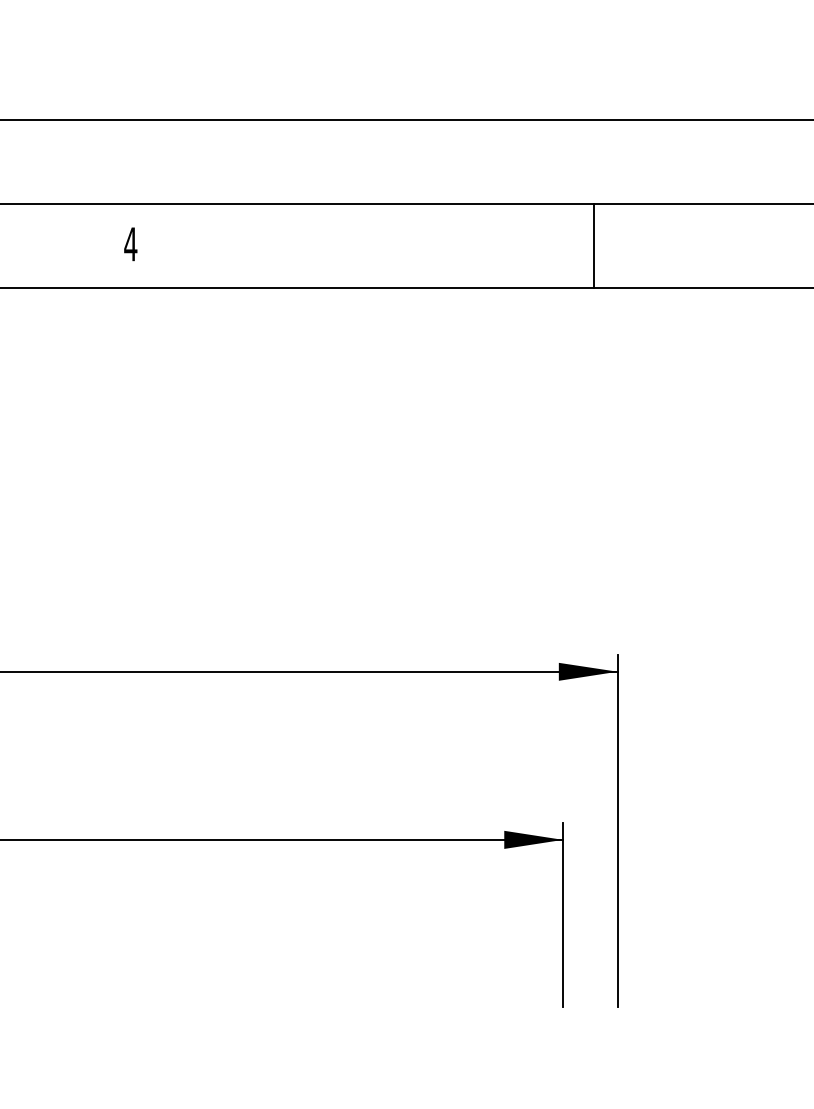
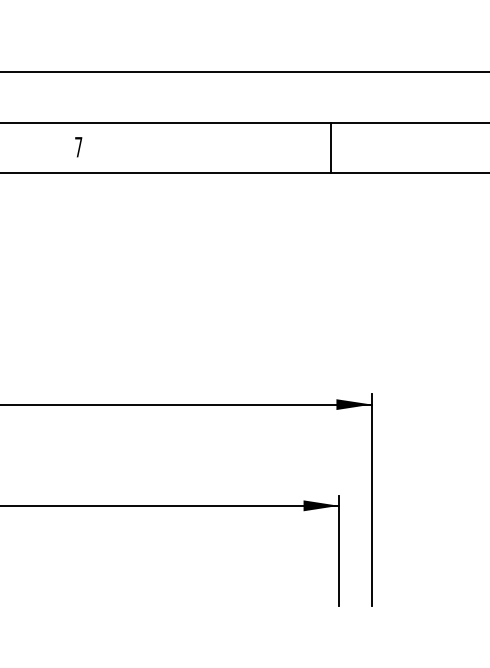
text: (130, 244) -> (78, 147), 4 -> 7
line: (593, 244) -> (331, 147), moved

